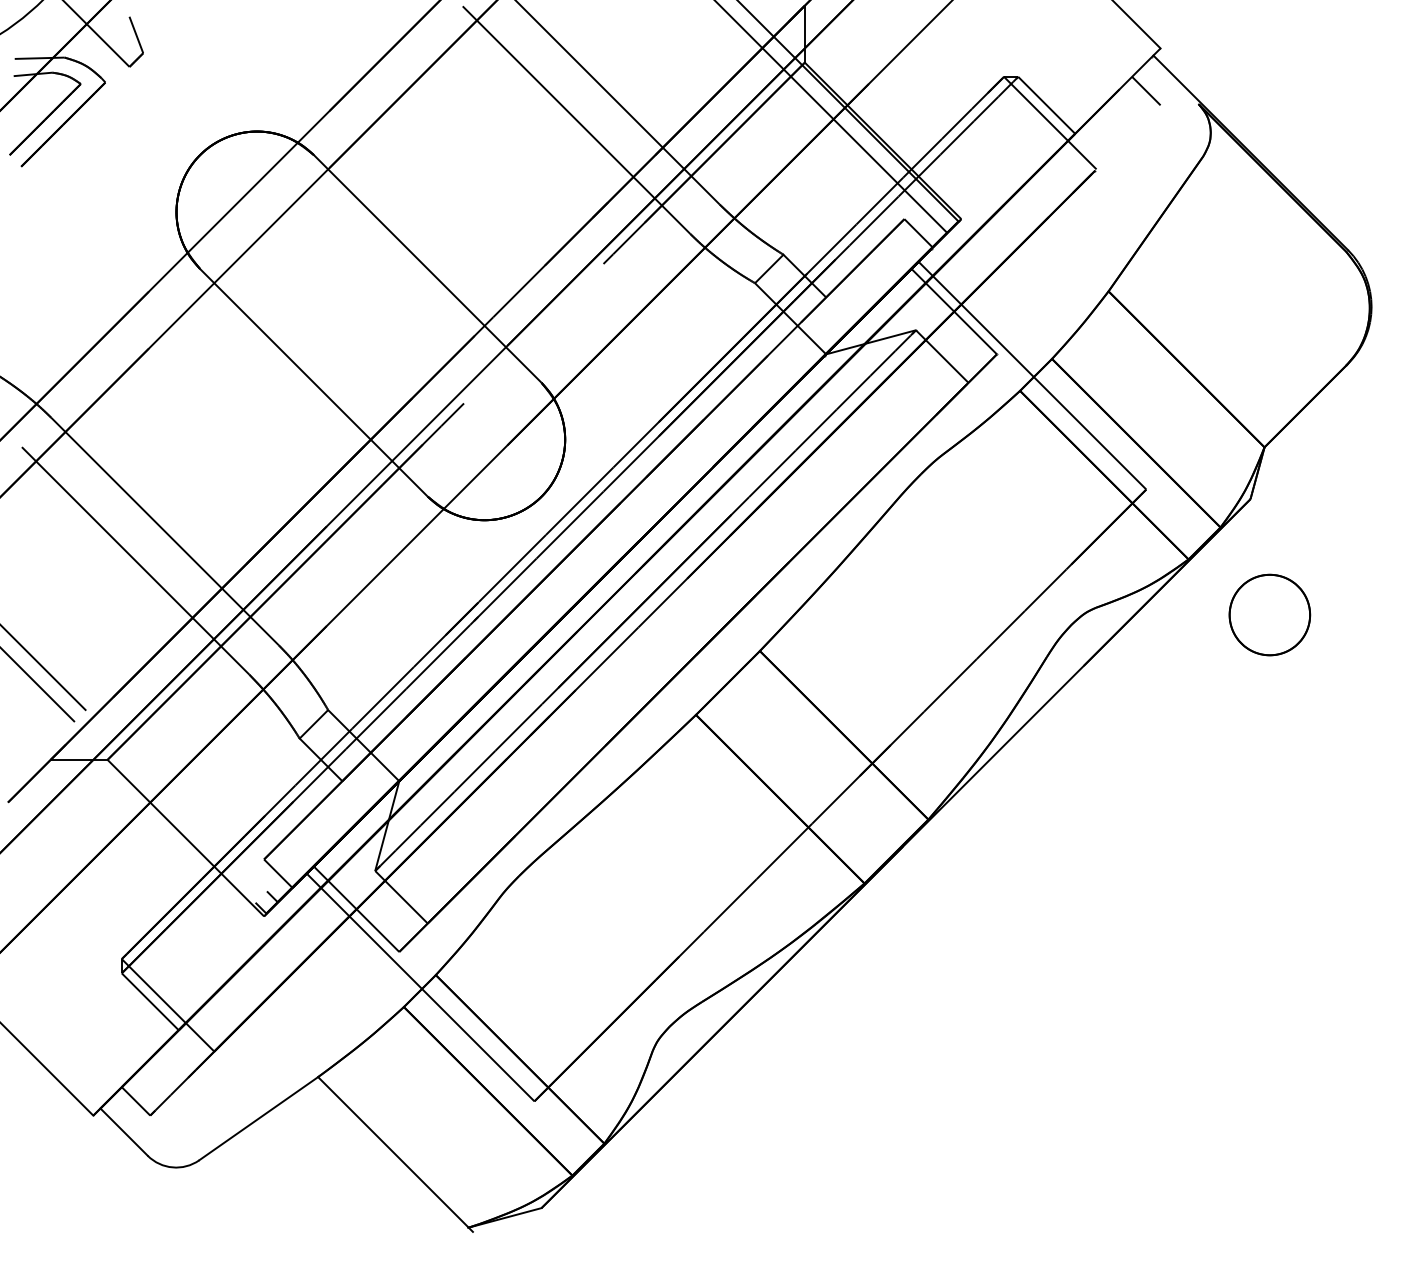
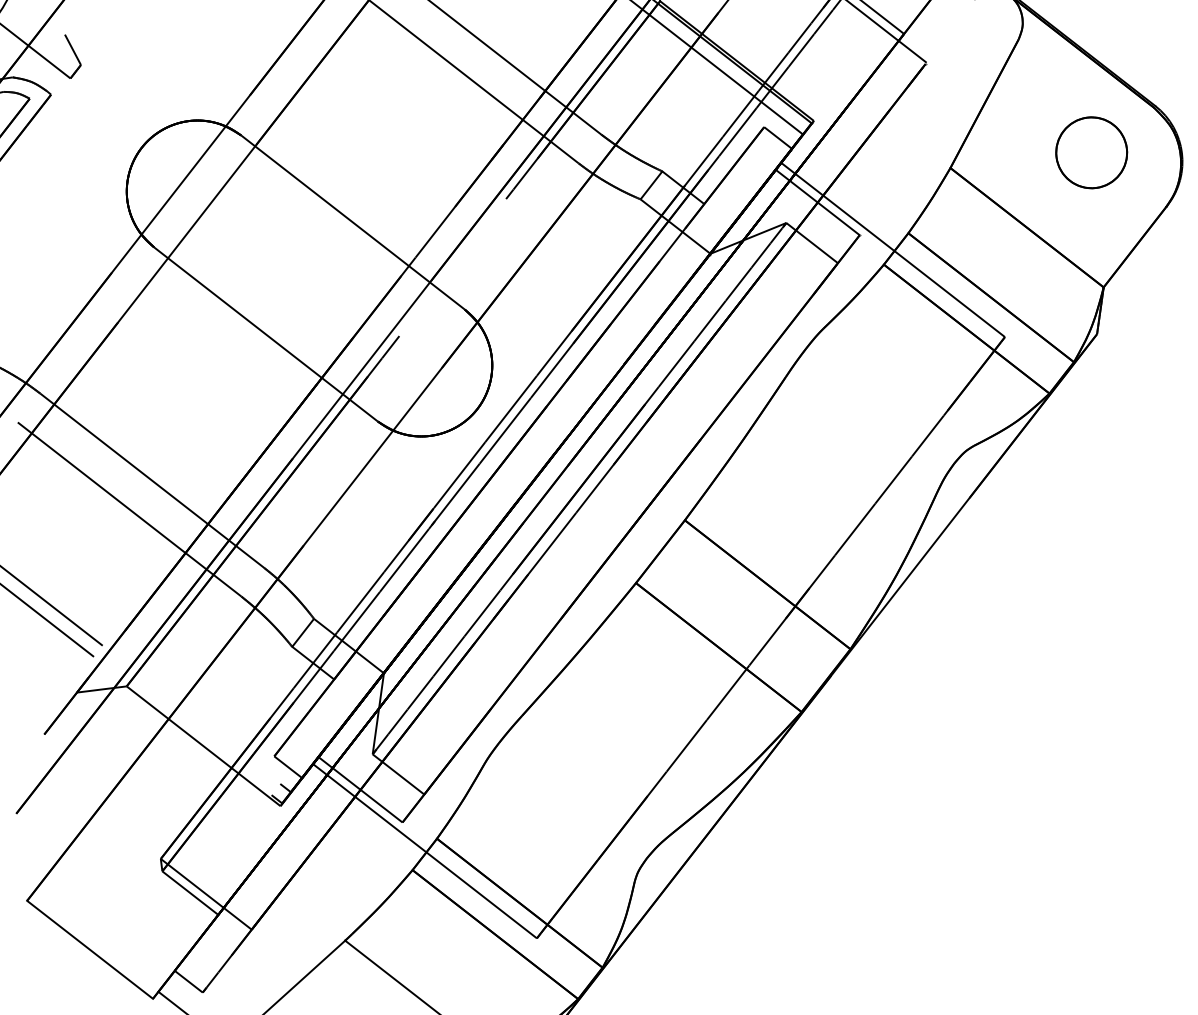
part: (1269, 614) -> (1091, 152), moved

